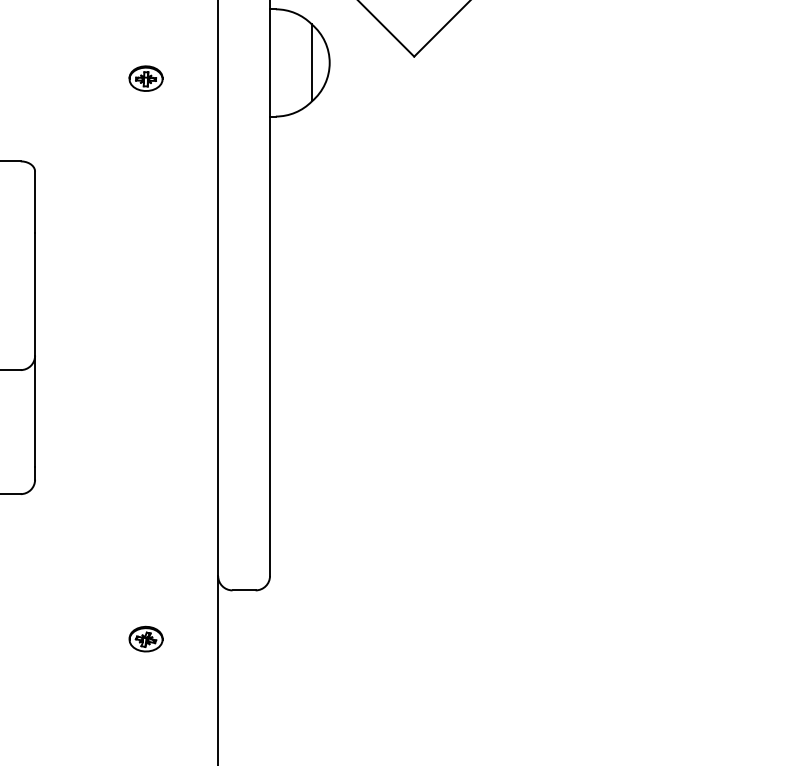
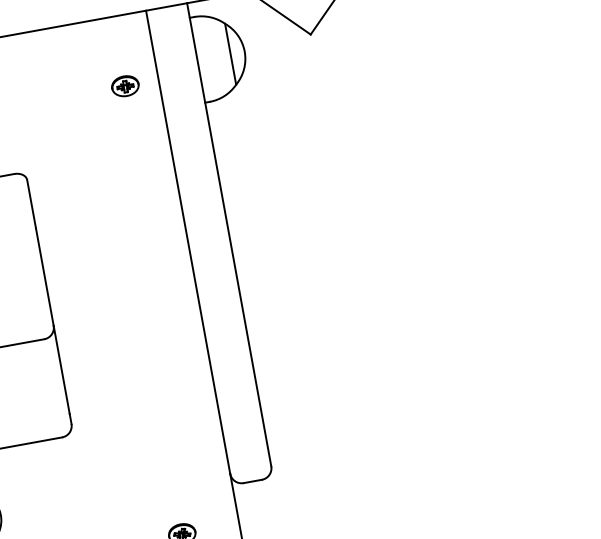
part: (145, 78) -> (124, 86), moved

